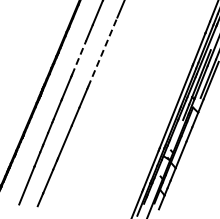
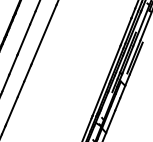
line: (102, 52) -> (43, 34), dashed -> solid
line: (79, 57) -> (24, 38), dashed -> solid

